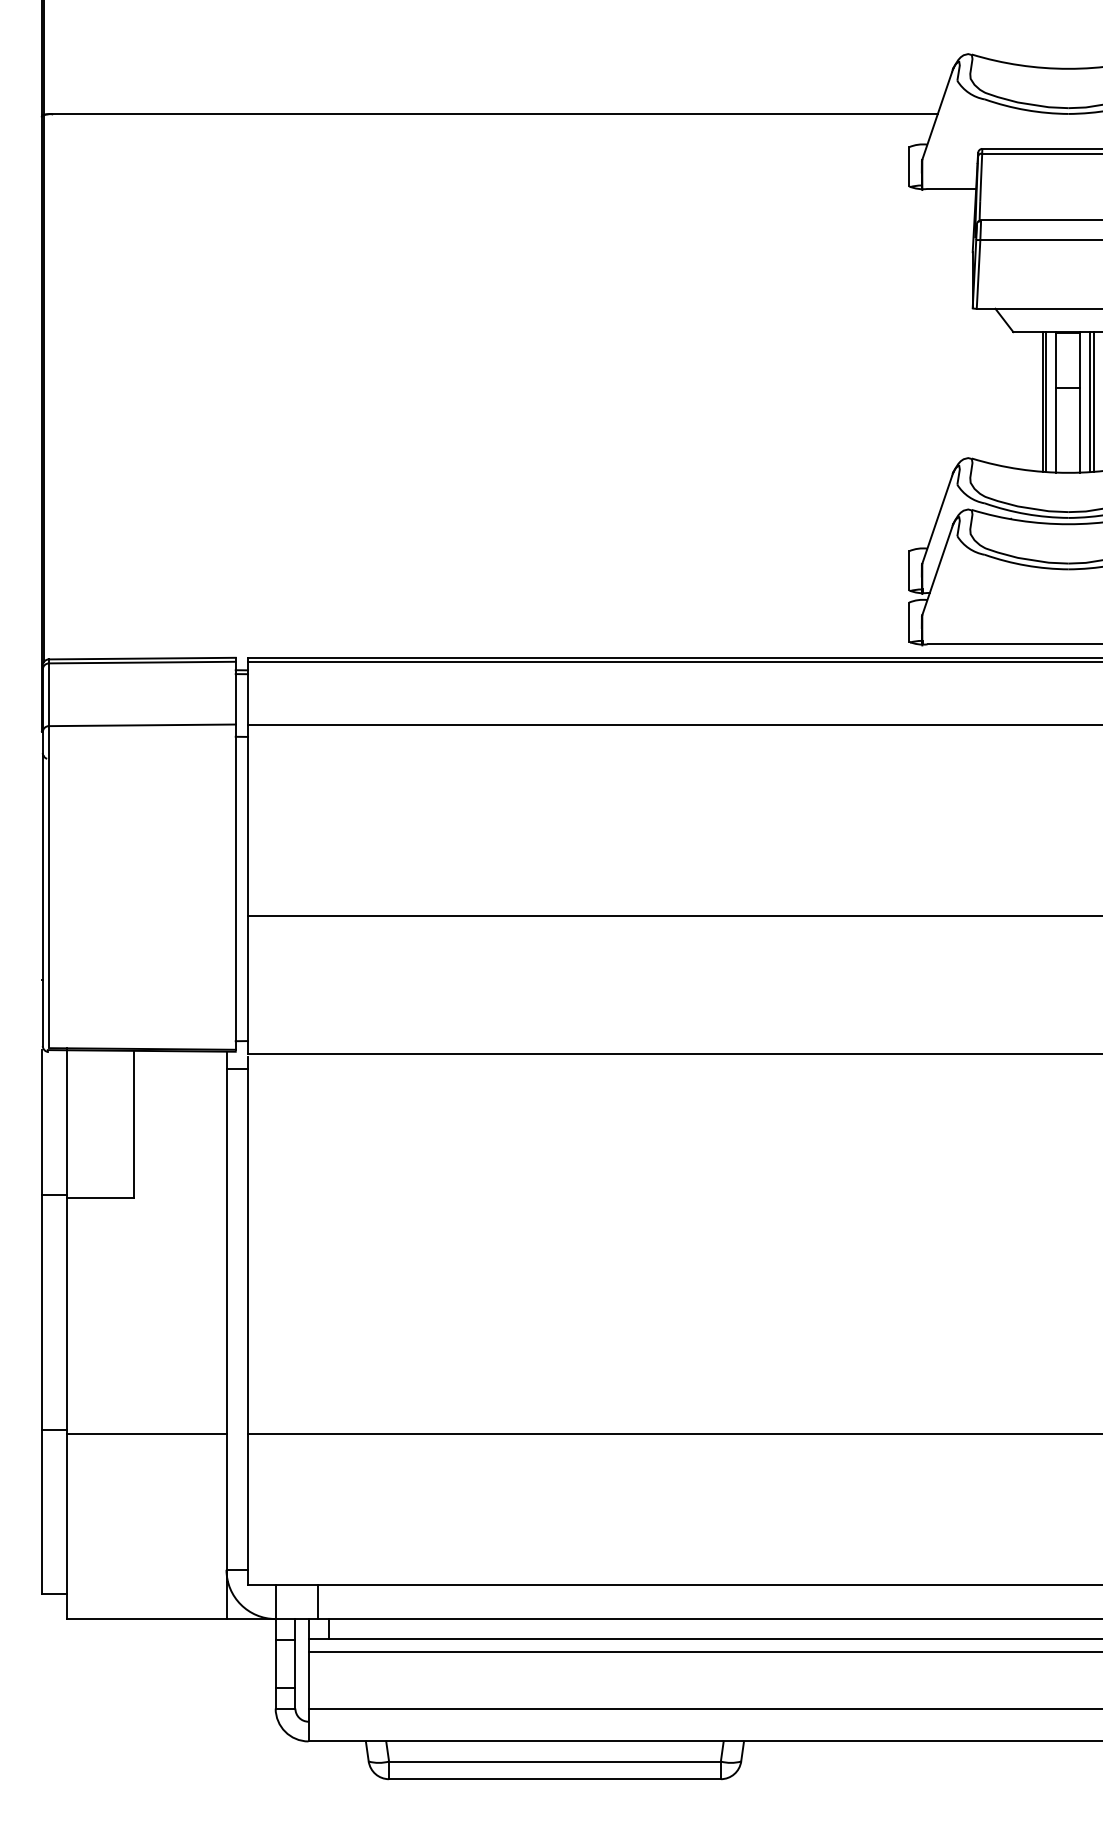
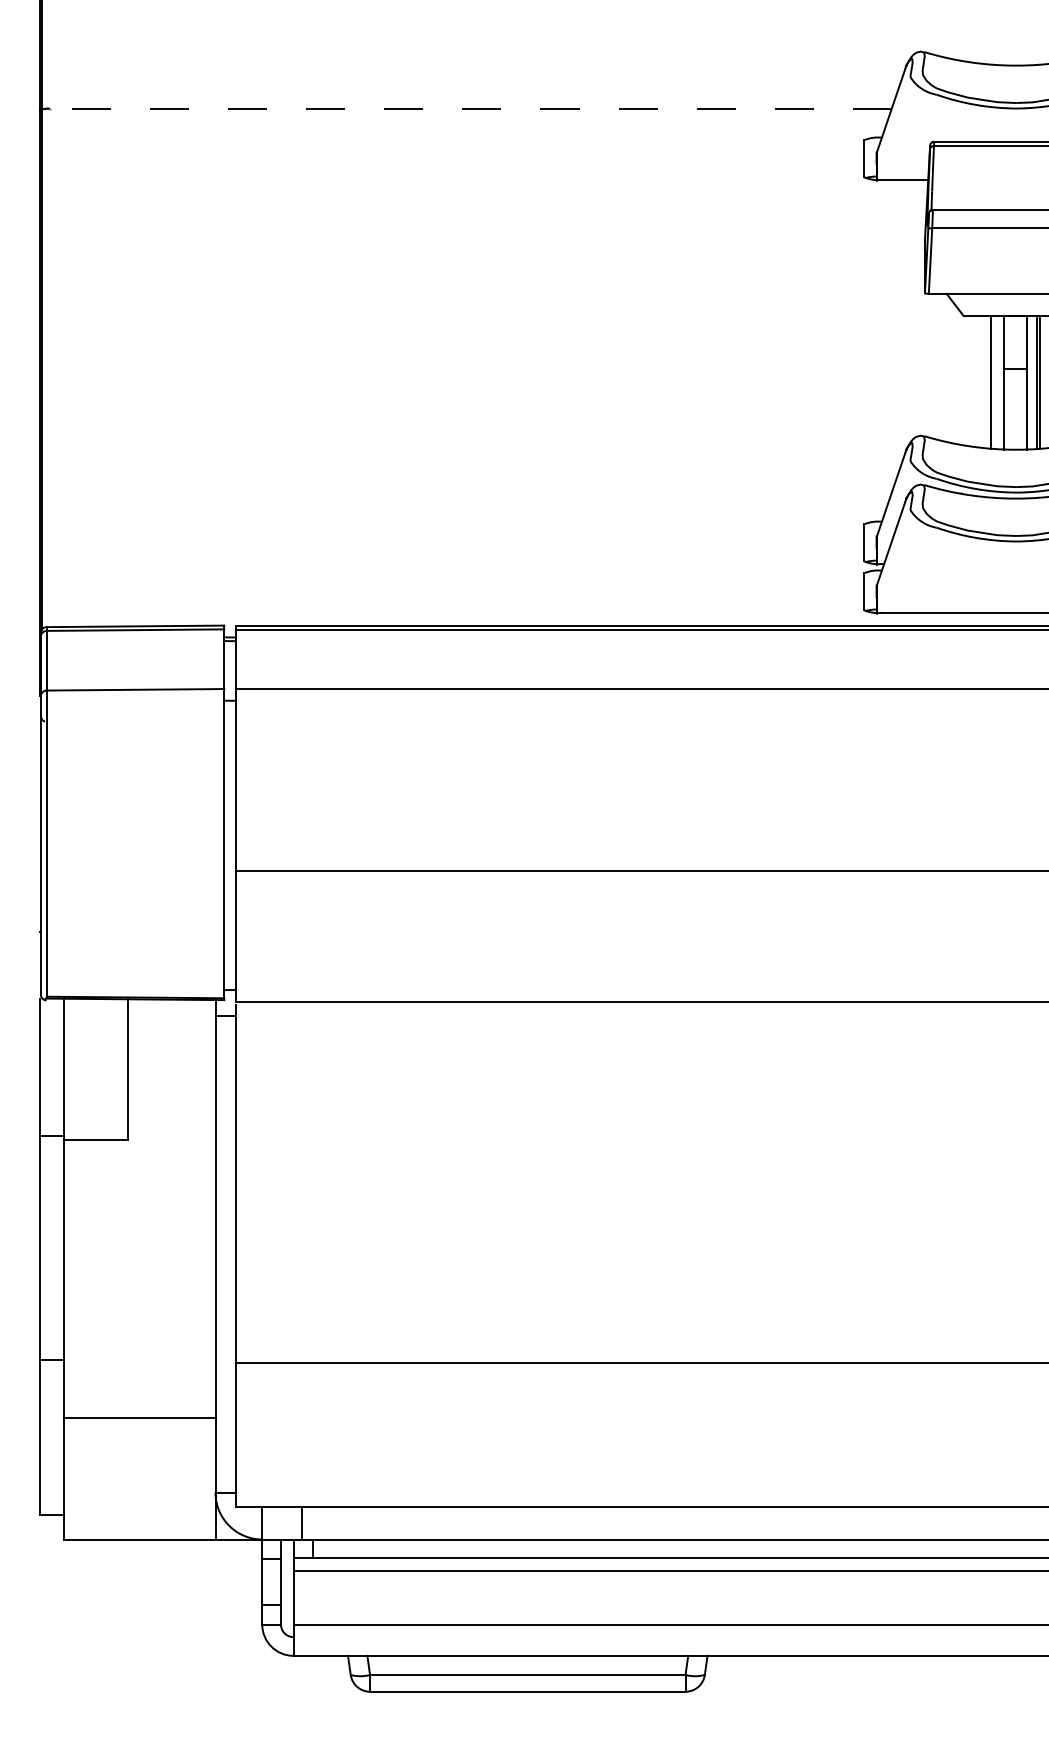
line: (494, 113) -> (470, 108), solid -> dashed
line: (1045, 402) -> (994, 382), removed
line: (146, 1433) -> (139, 1418), moved

